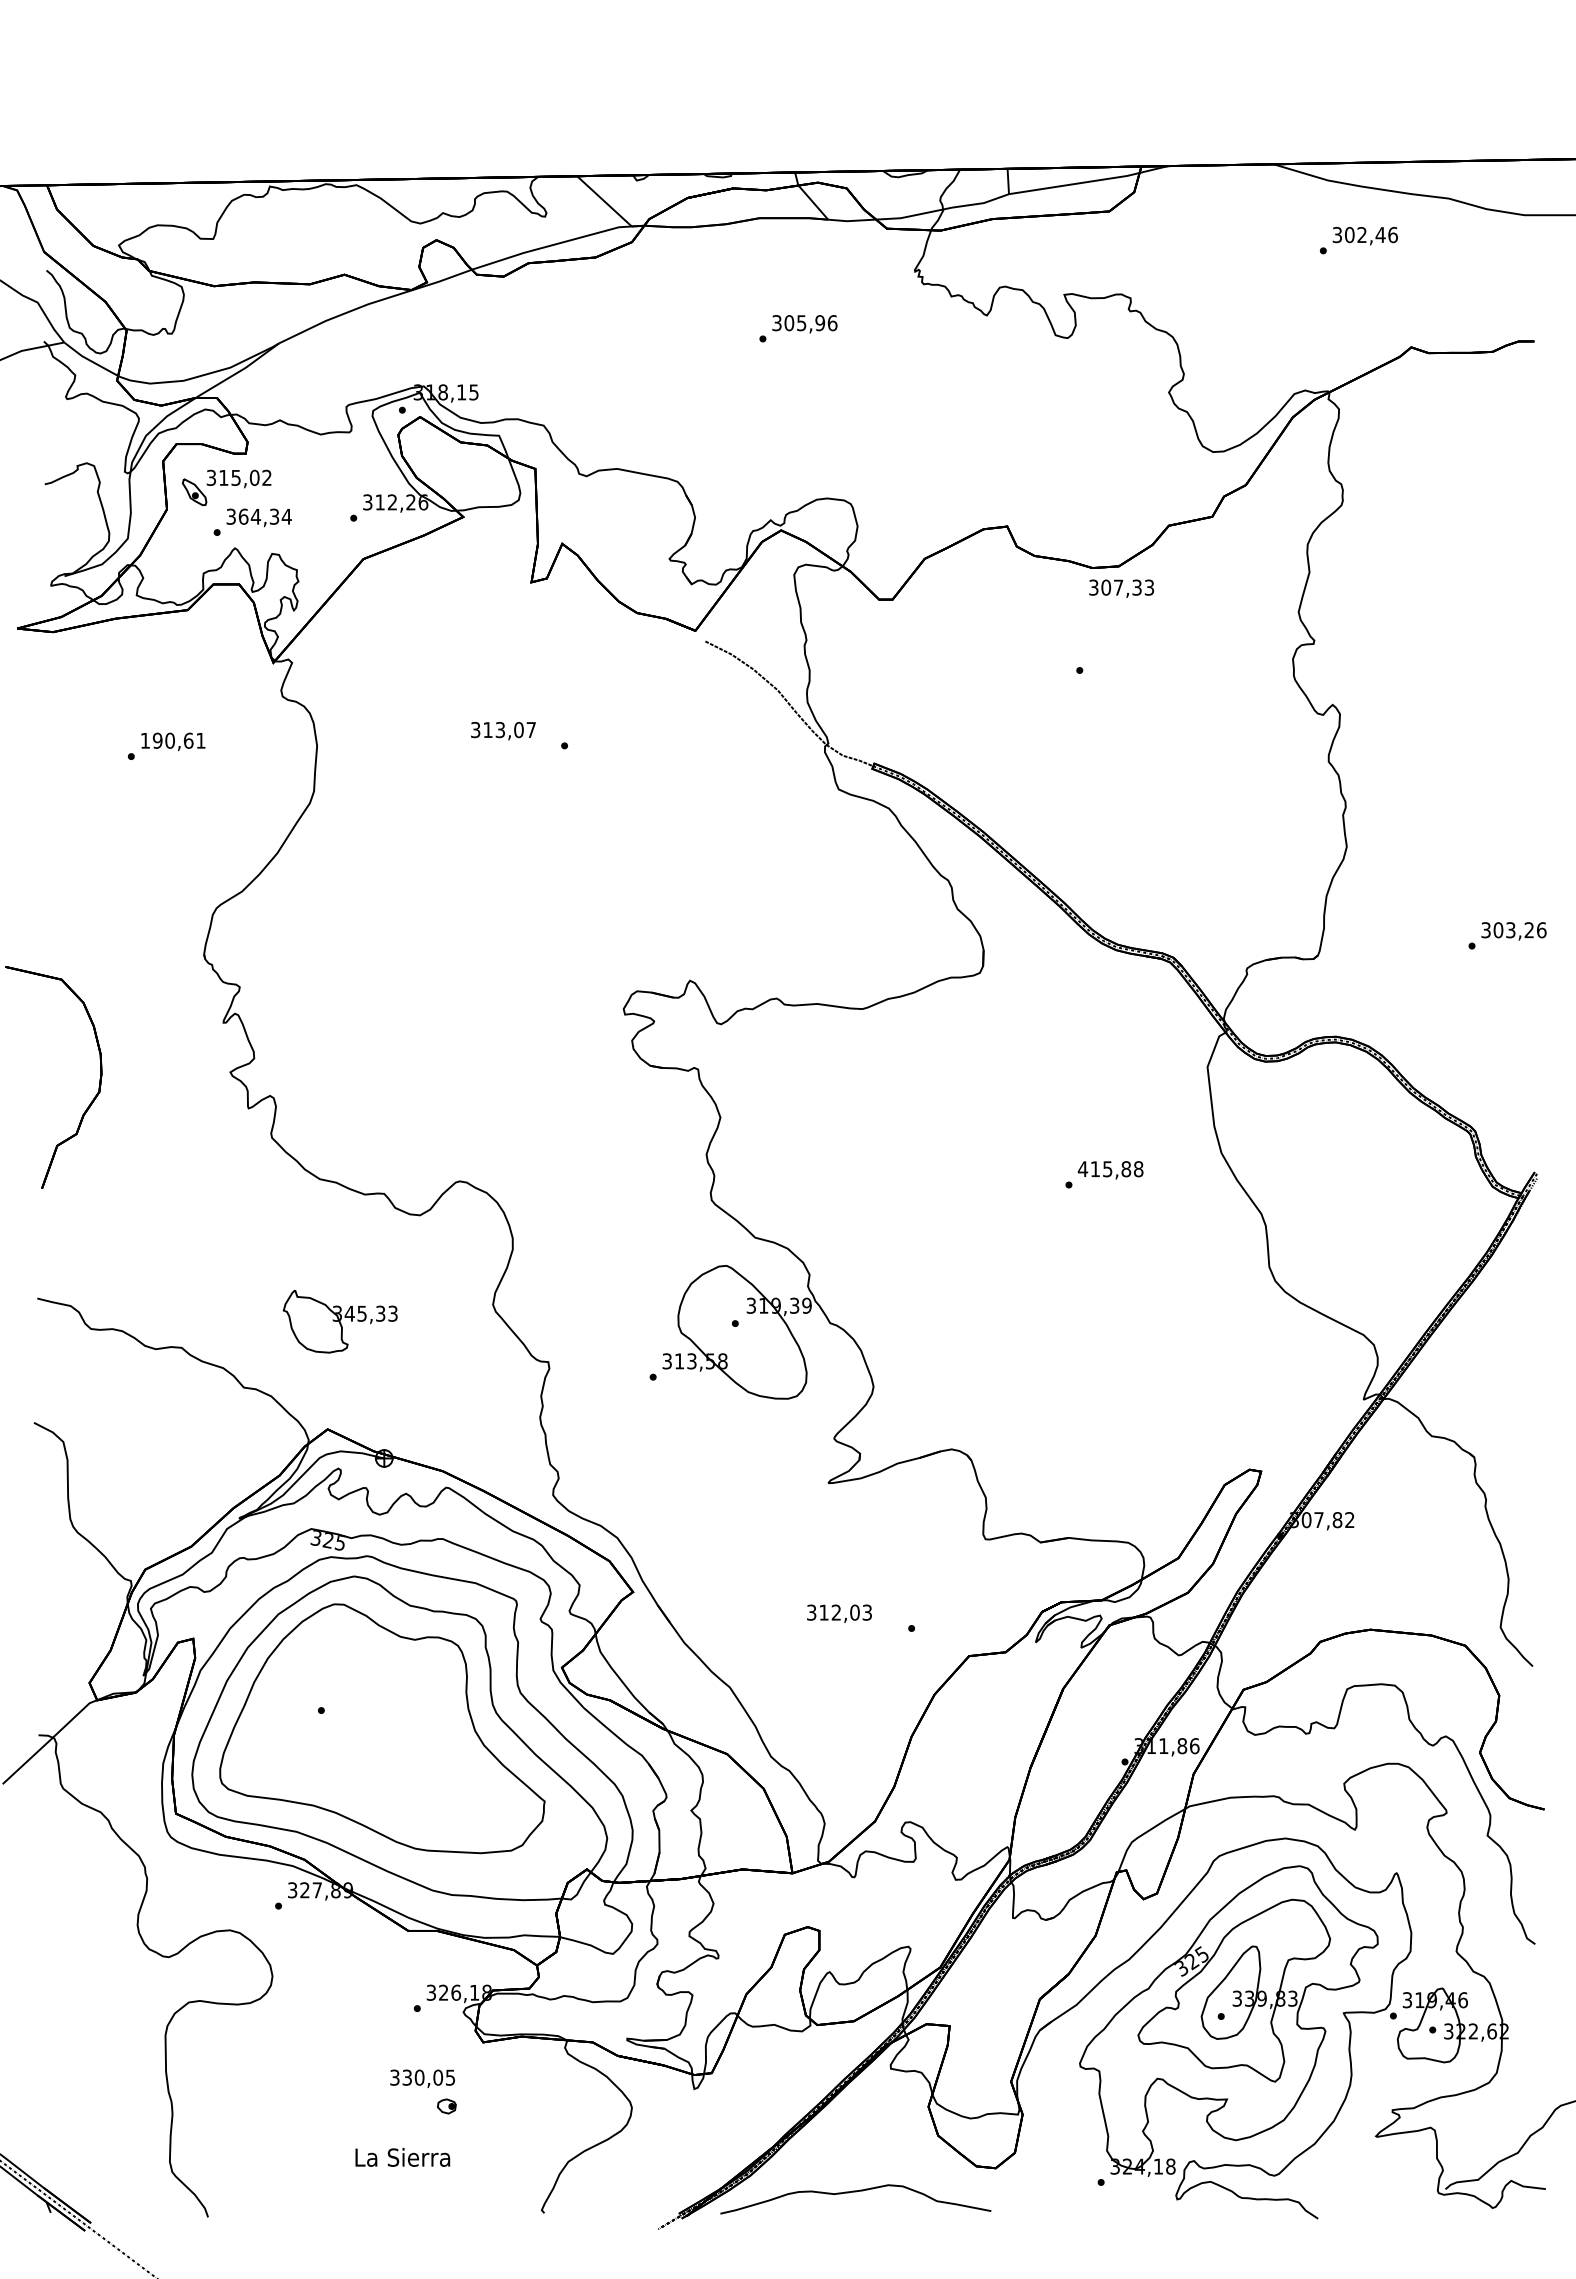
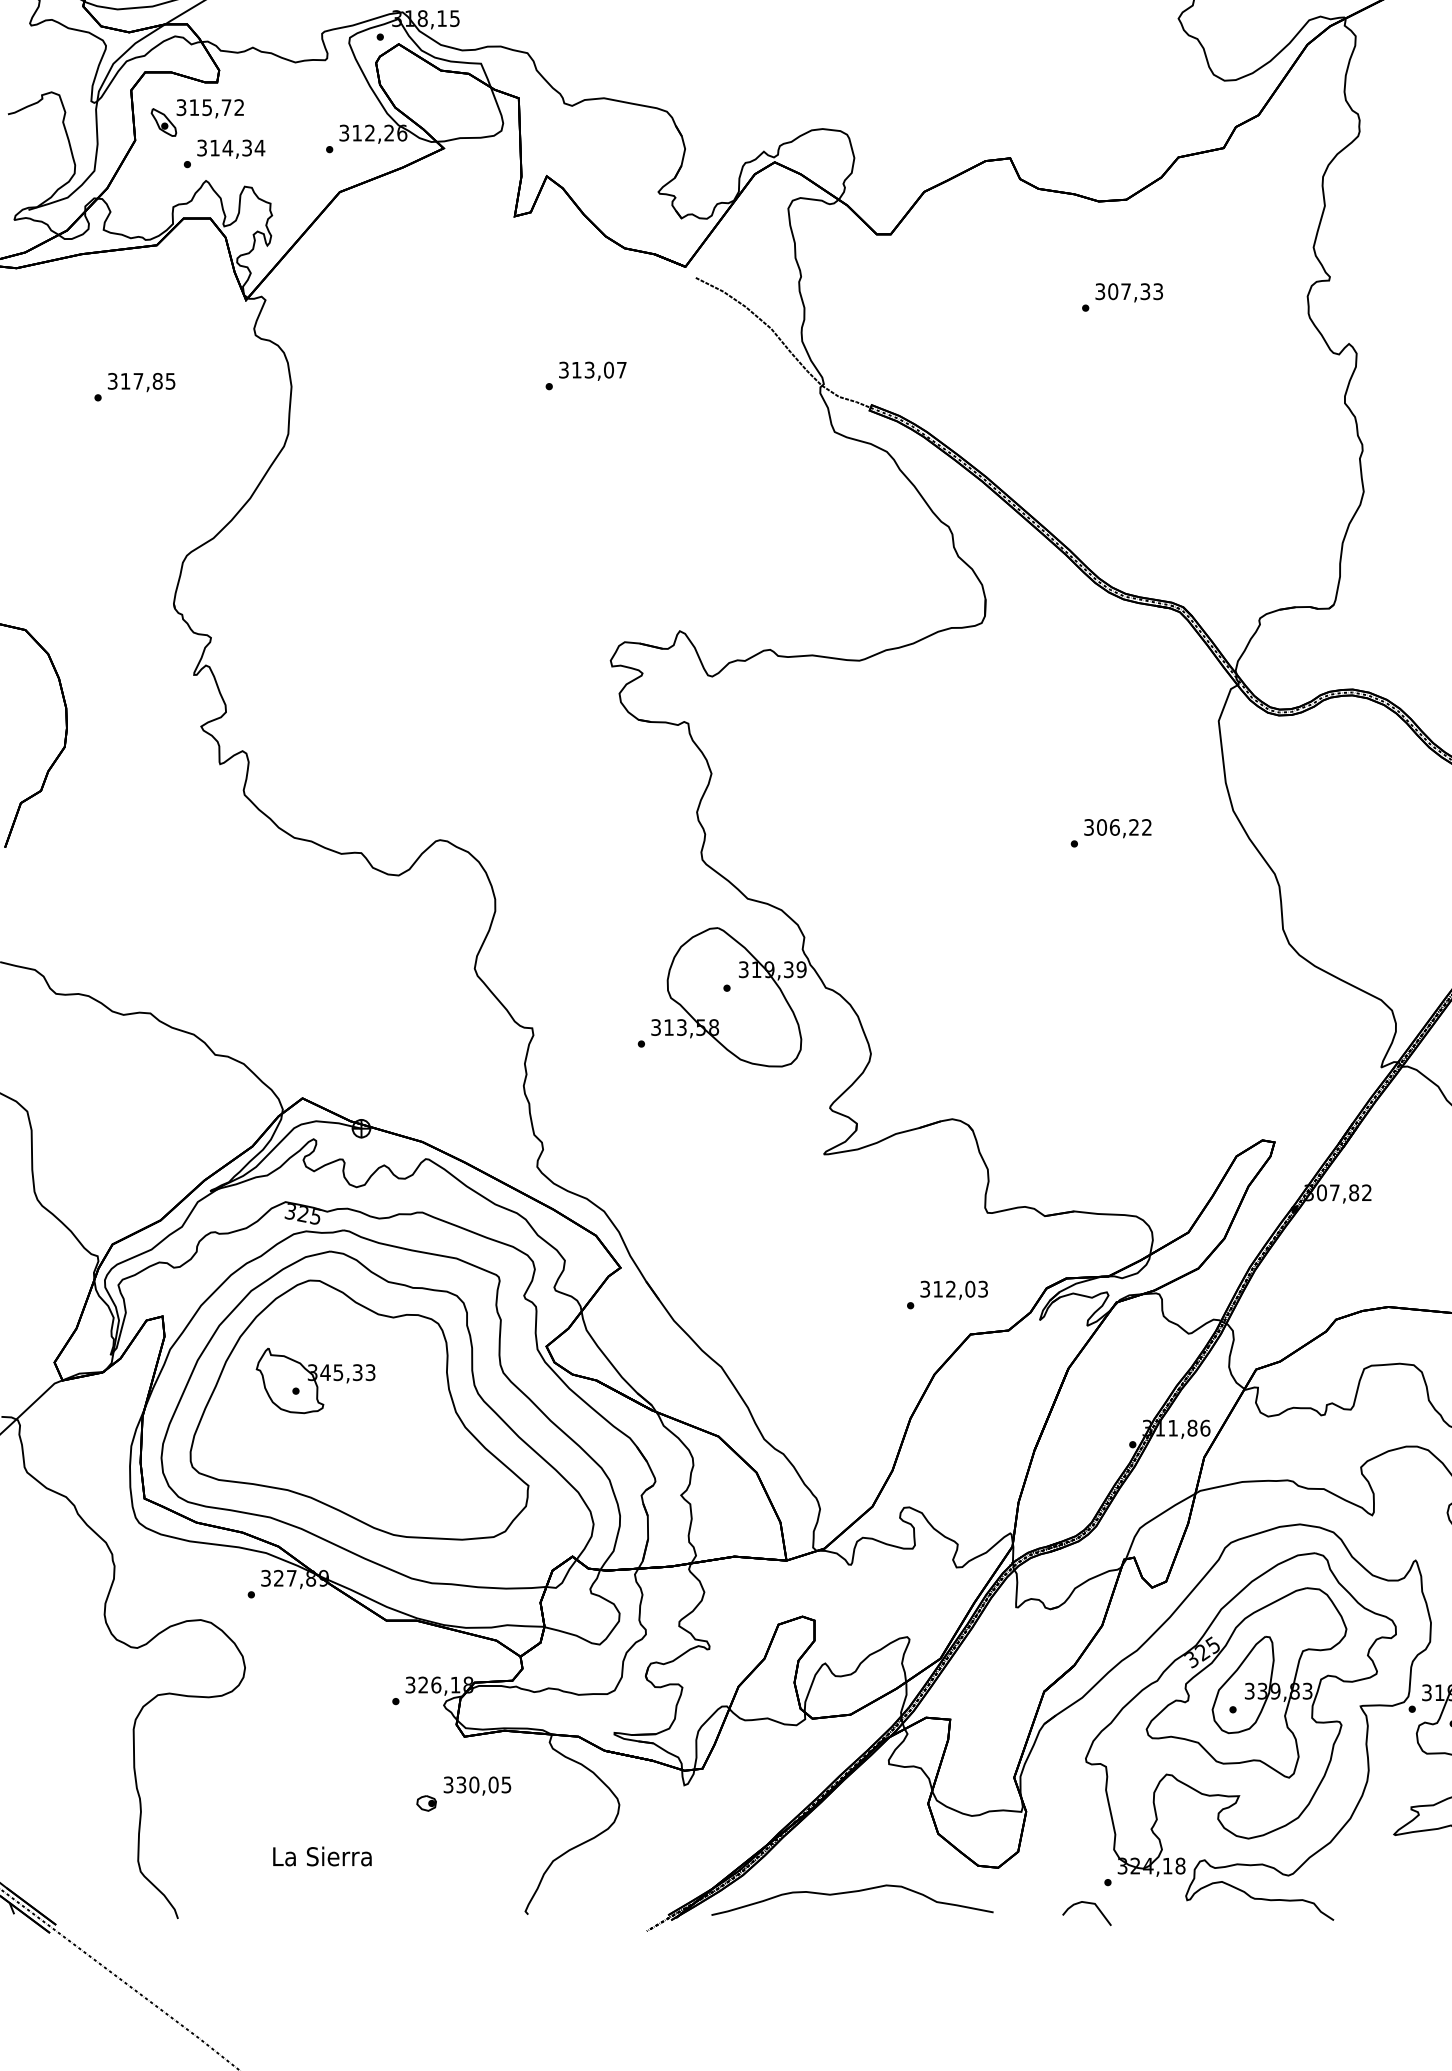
text: (254, 477) -> (226, 107), 315,02 -> 315,72
text: (243, 516) -> (214, 147), 364,34 -> 314,34
text: (1121, 588) -> (1129, 292), moved
text: (503, 731) -> (592, 371), moved
text: (172, 740) -> (140, 381), 190,61 -> 317,85
text: (1110, 1169) -> (1117, 827), 415,88 -> 306,22
part: (339, 1321) -> (314, 1380), moved
text: (839, 1613) -> (954, 1290), moved
text: (422, 2078) -> (477, 1785), moved
text: (402, 2157) -> (322, 1856), moved
curve: (1084, 2203) -> (1090, 1904), added

